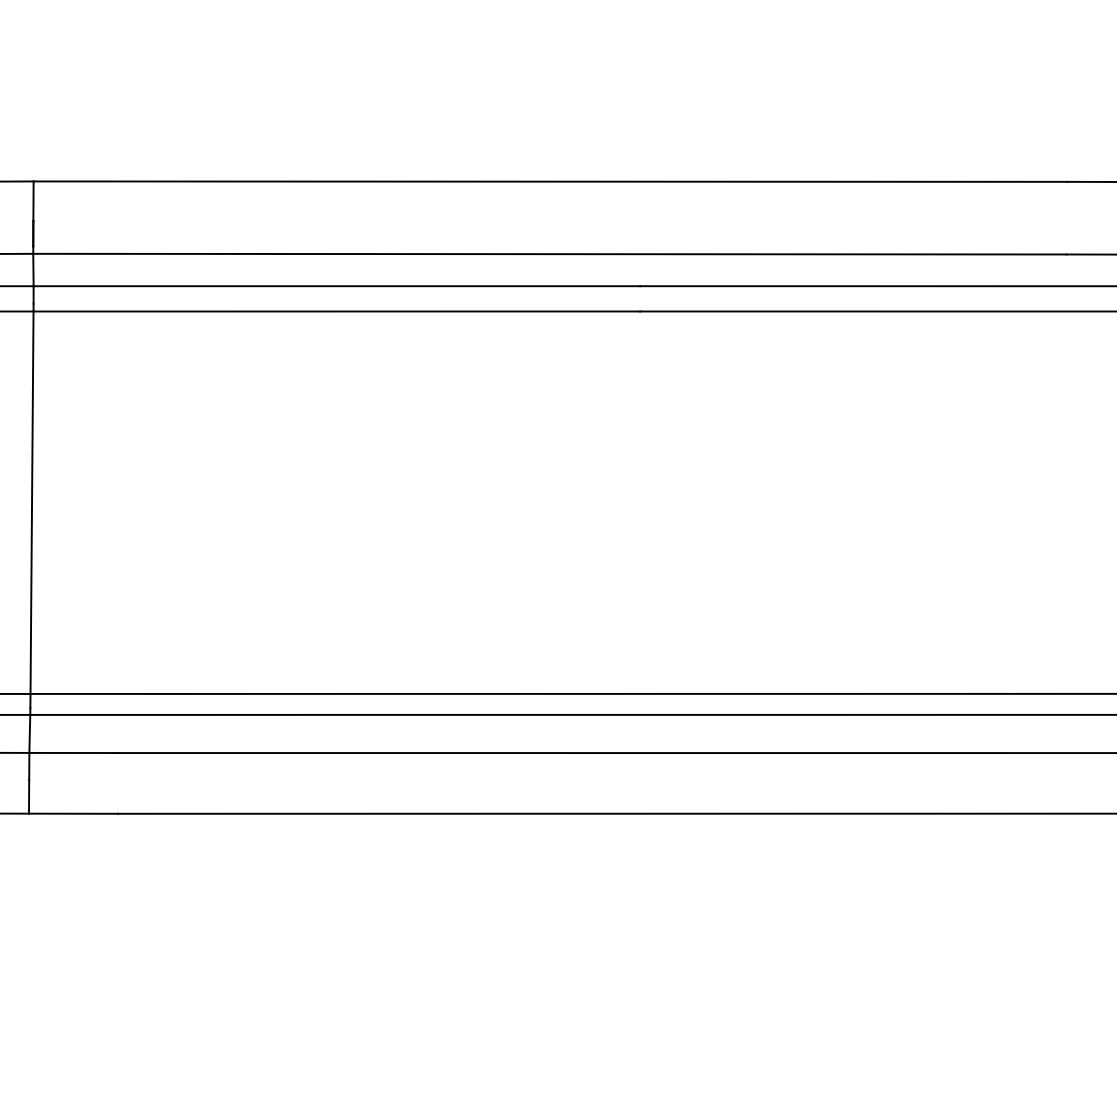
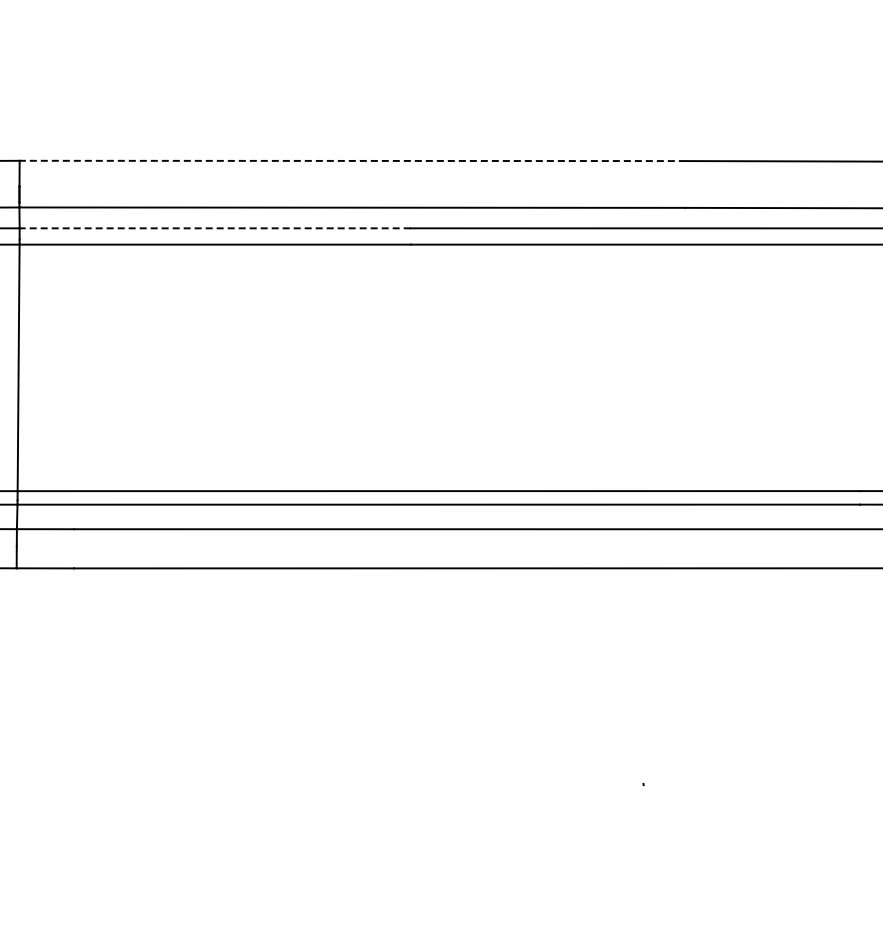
line: (549, 180) -> (352, 160), solid -> dashed
line: (337, 286) -> (215, 228), solid -> dashed

